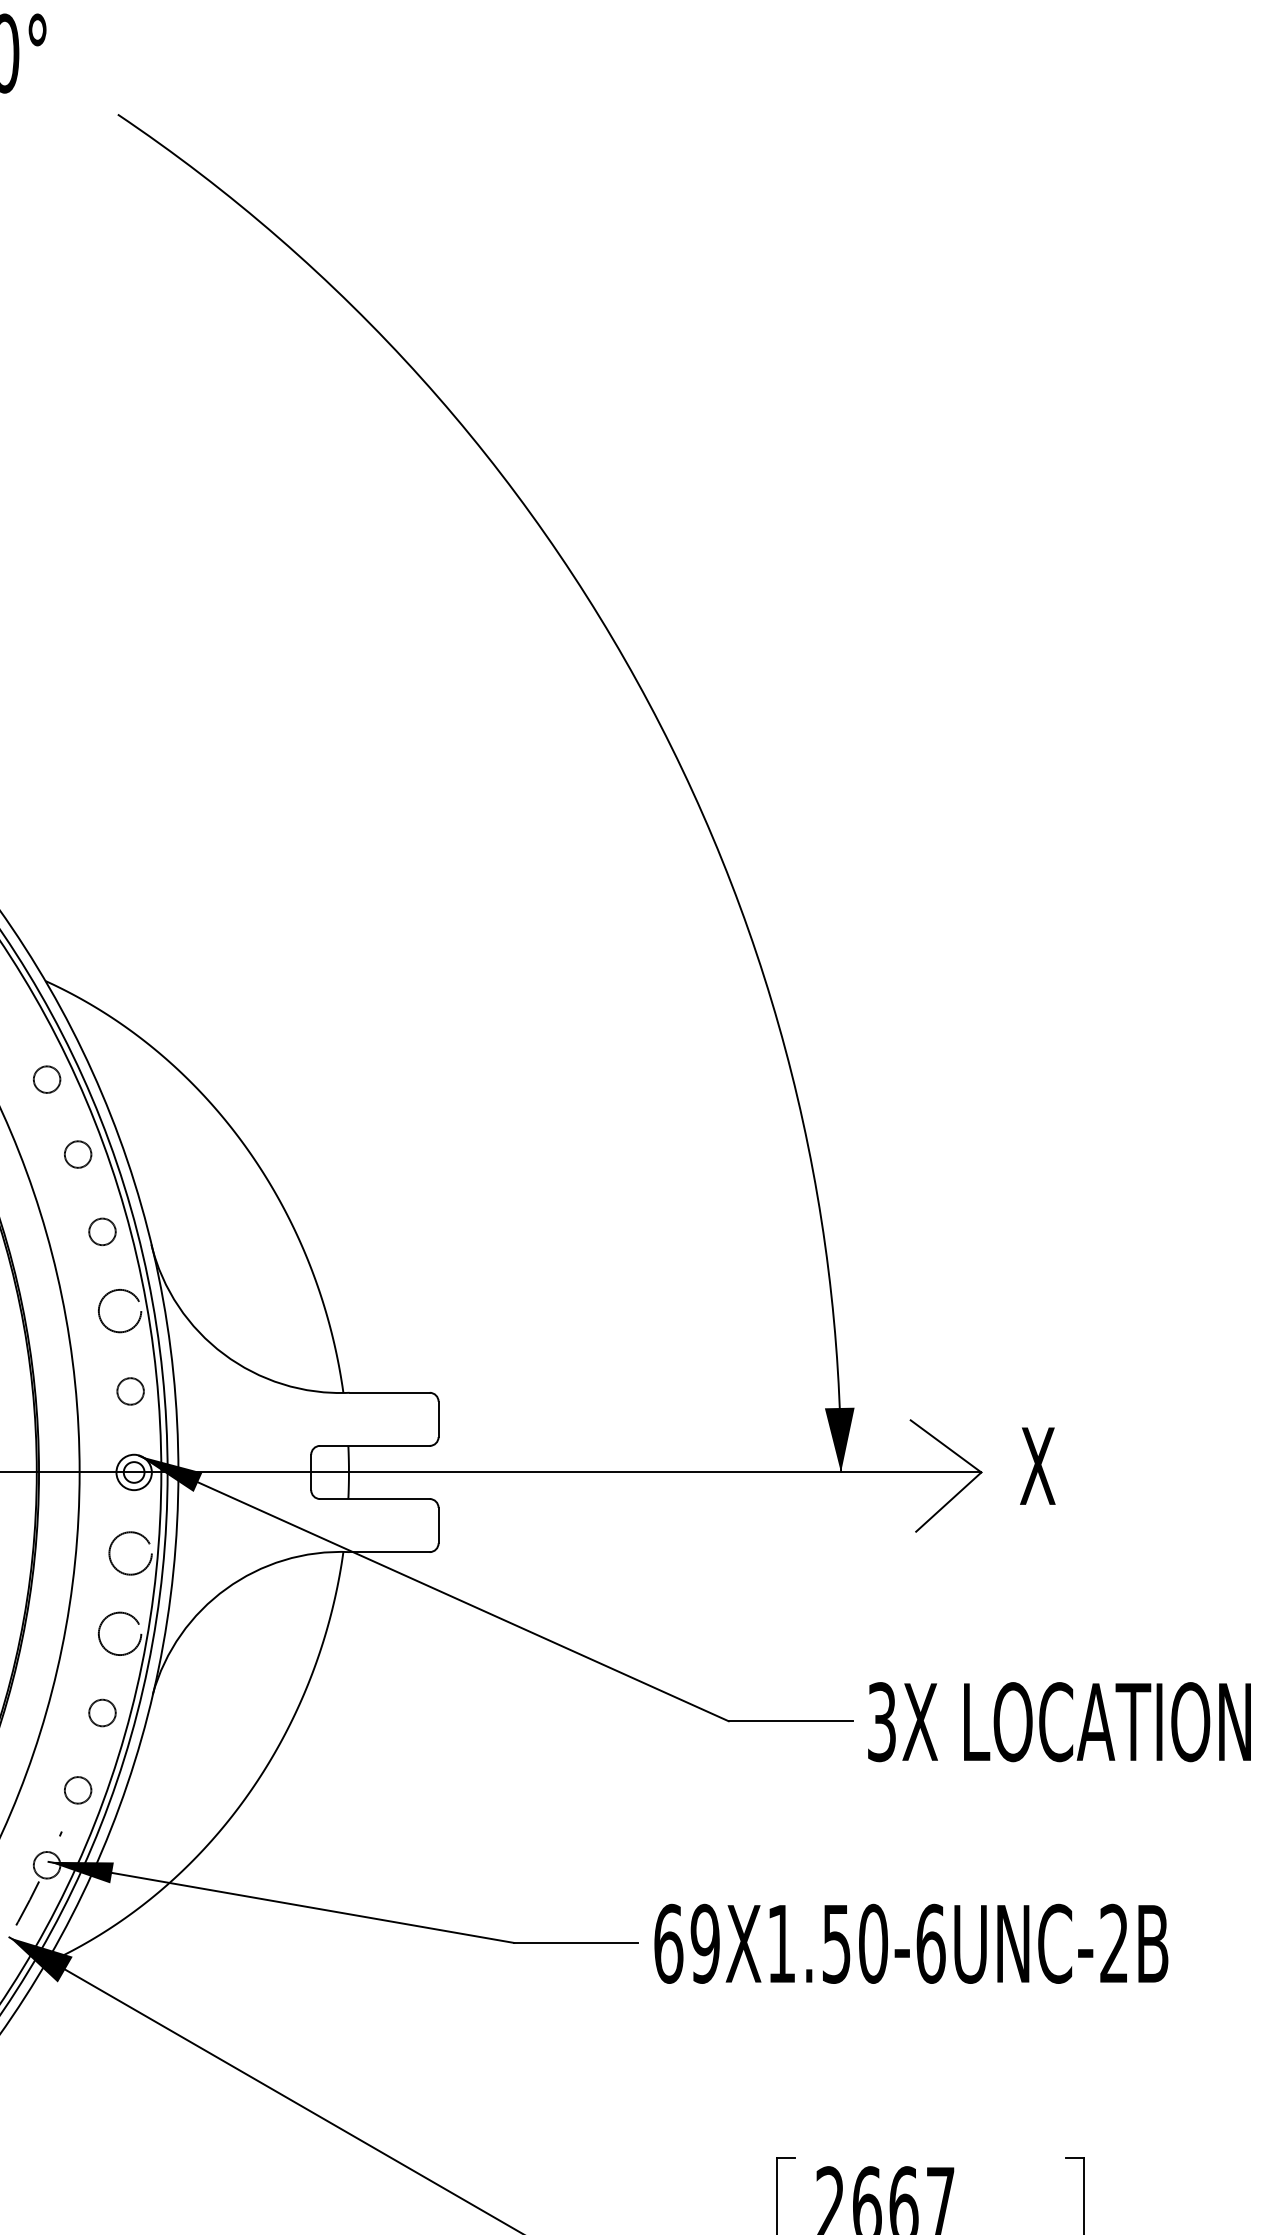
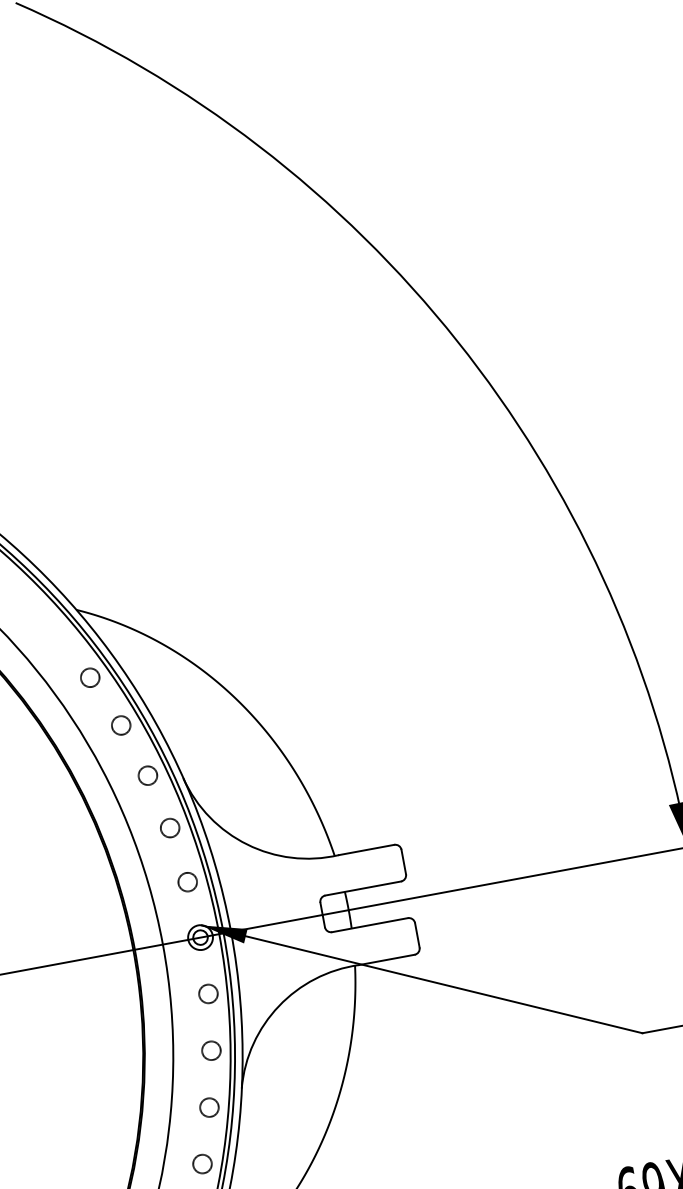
circle: (119, 1310) -> (169, 827), size x0.62
circle: (130, 1553) -> (208, 993), size x0.62
circle: (119, 1633) -> (211, 1050), size x0.62

